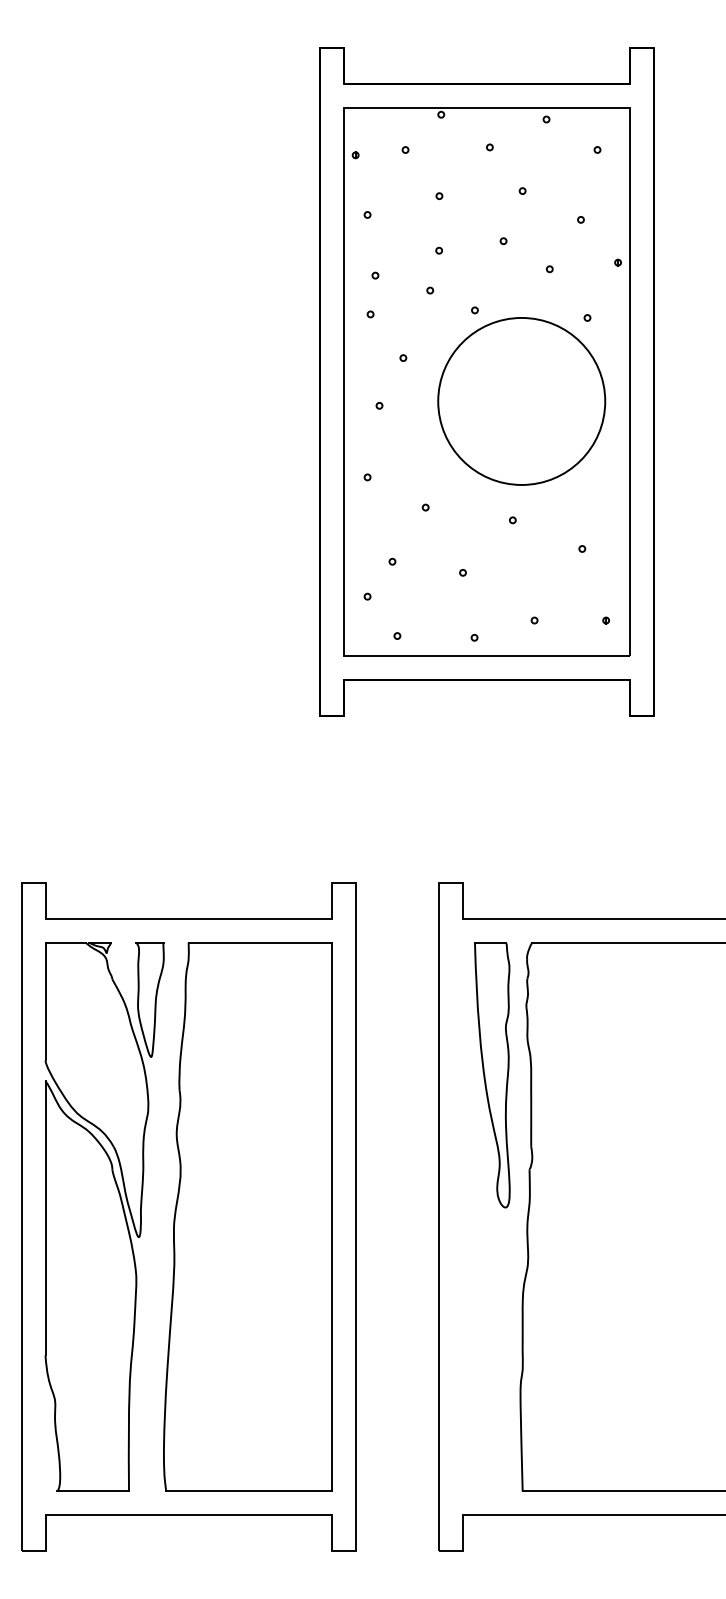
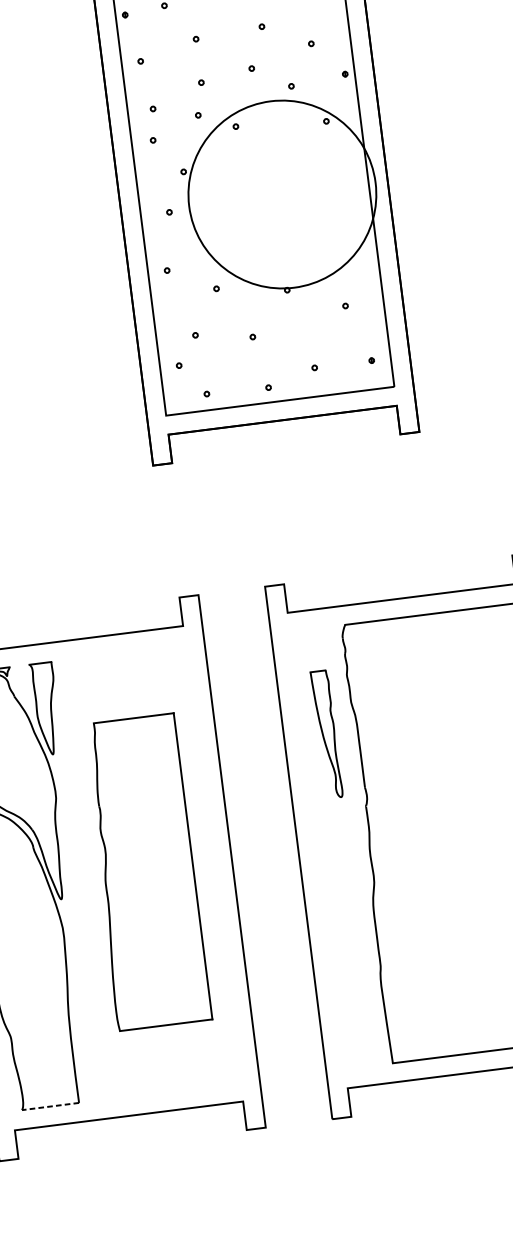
circle: (521, 400) -> (282, 193), size x1.4
part: (492, 1075) -> (326, 734), size x0.6
part: (247, 1216) -> (145, 871), size x0.7
line: (93, 1491) -> (50, 1106), solid -> dashed

